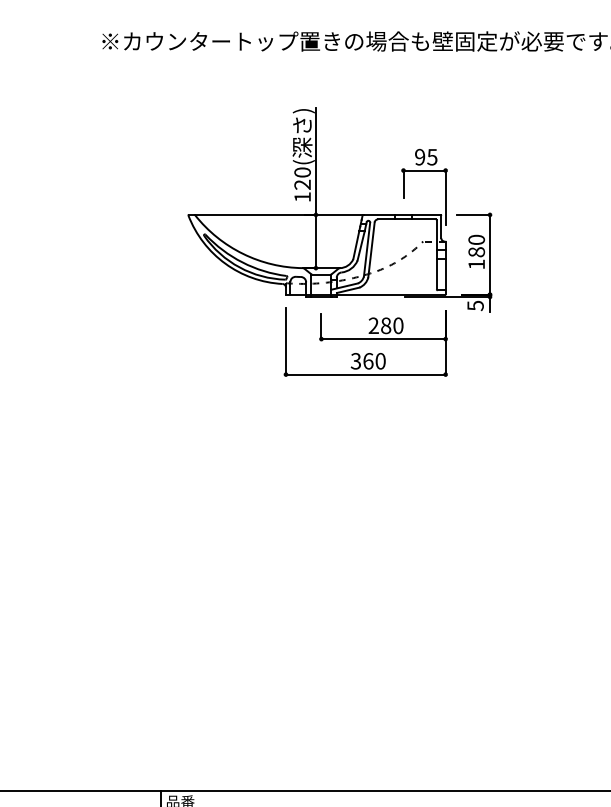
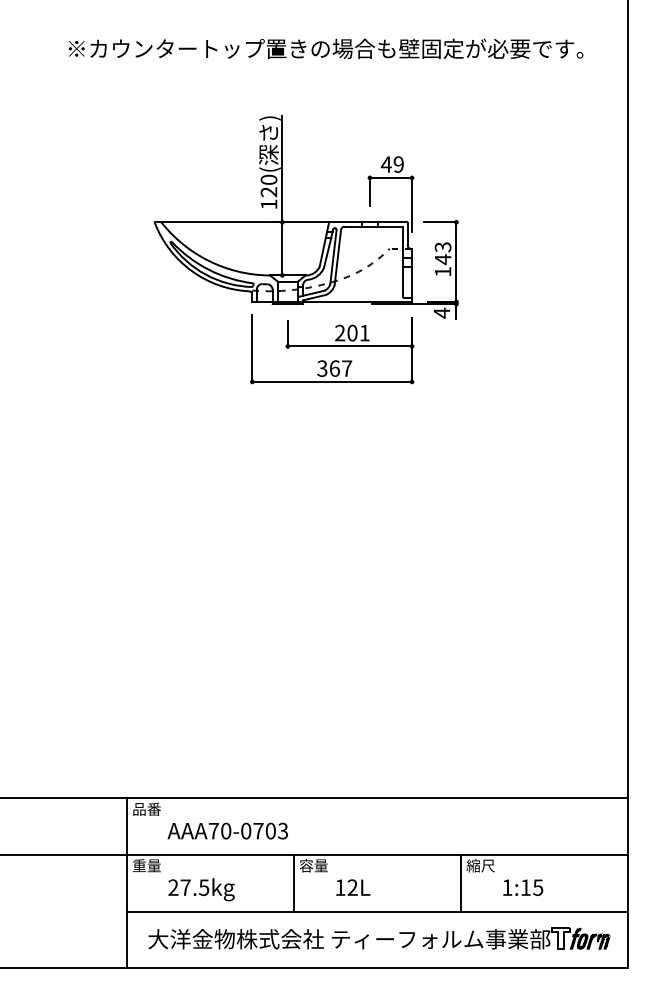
text: (425, 157) -> (391, 164), 95 -> 49
text: (476, 246) -> (442, 253), 180 -> 143
text: (475, 305) -> (441, 312), 5 -> 4
text: (392, 325) -> (358, 332), 280 -> 201
text: (381, 361) -> (347, 368), 360 -> 367

